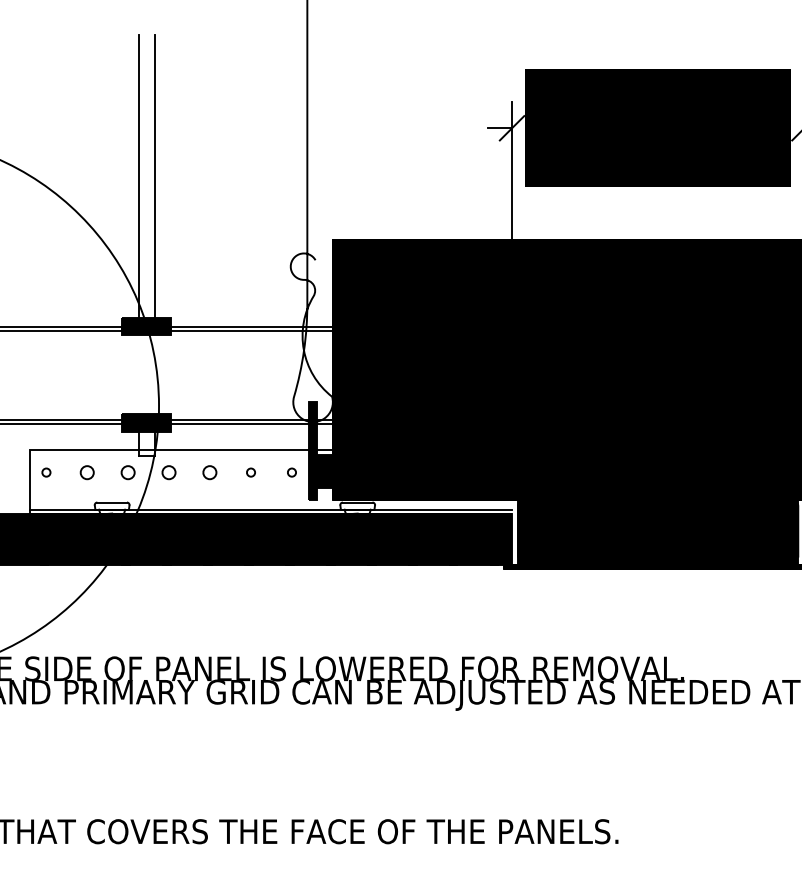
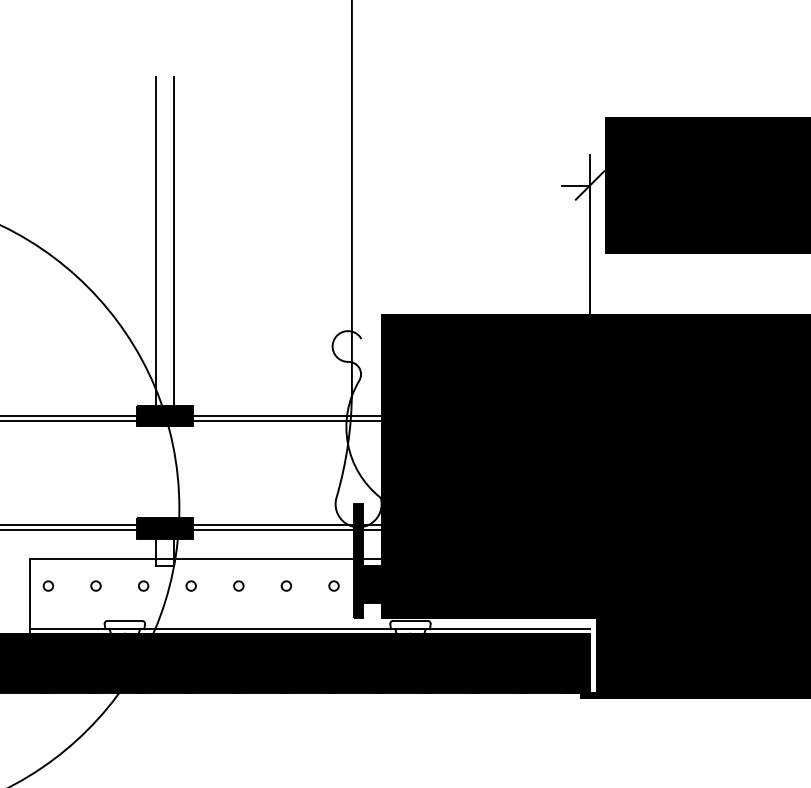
circle: (87, 472) -> (96, 585), size x0.62
circle: (128, 472) -> (143, 585), size x0.62
circle: (169, 472) -> (191, 585), size x0.62
circle: (210, 472) -> (239, 585), size x0.62

